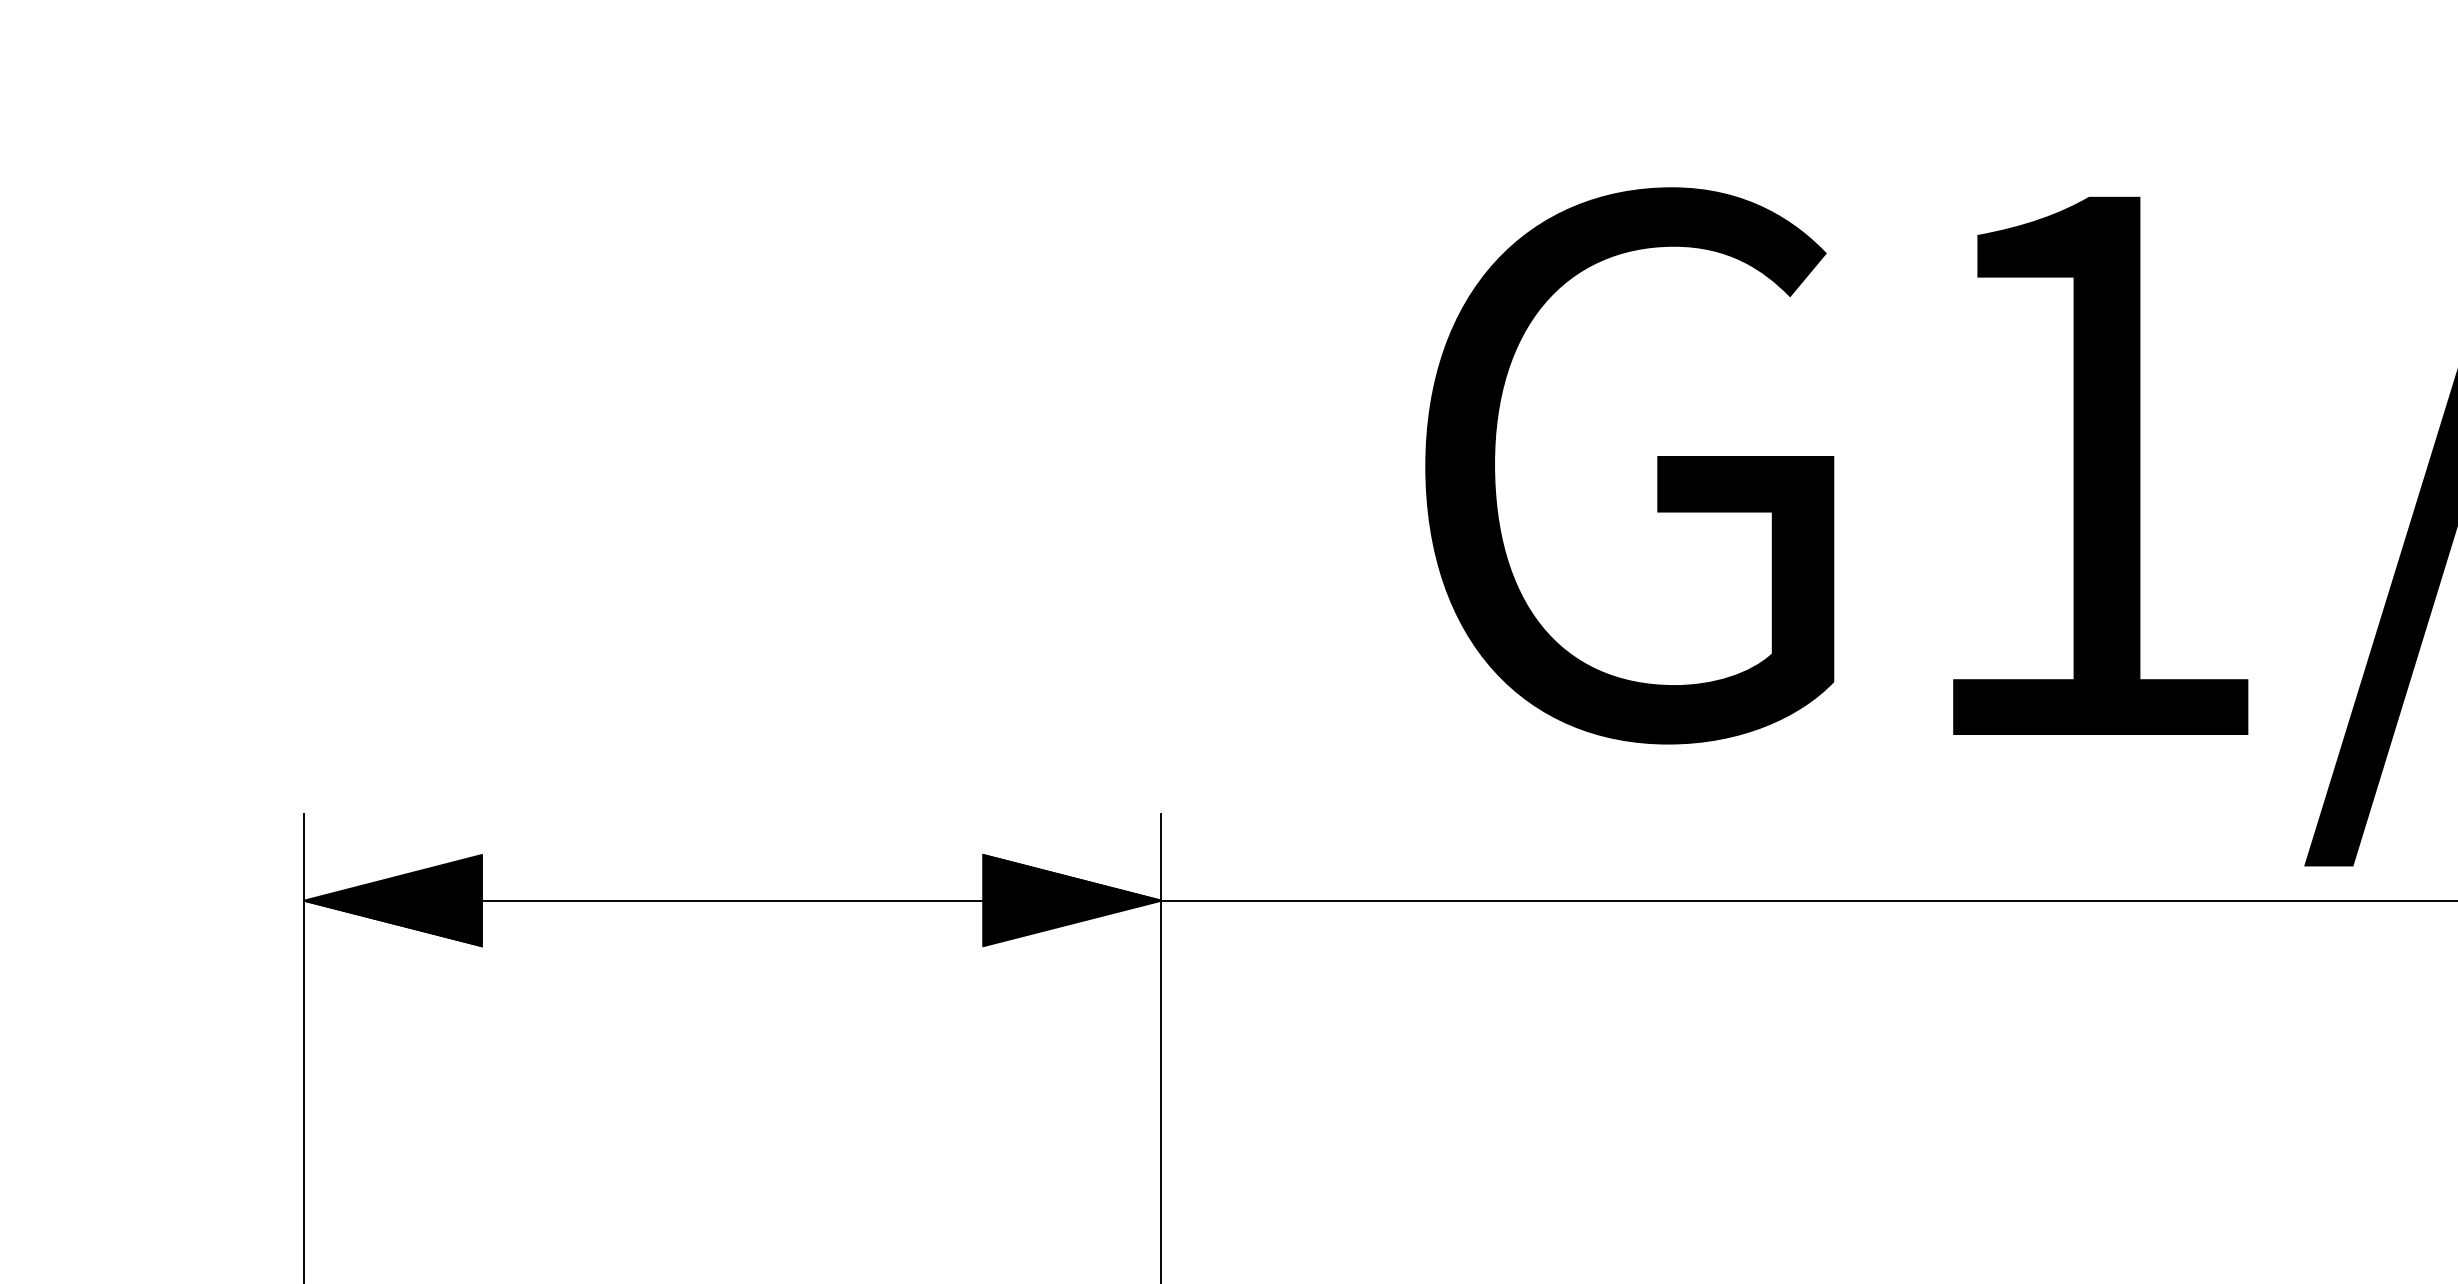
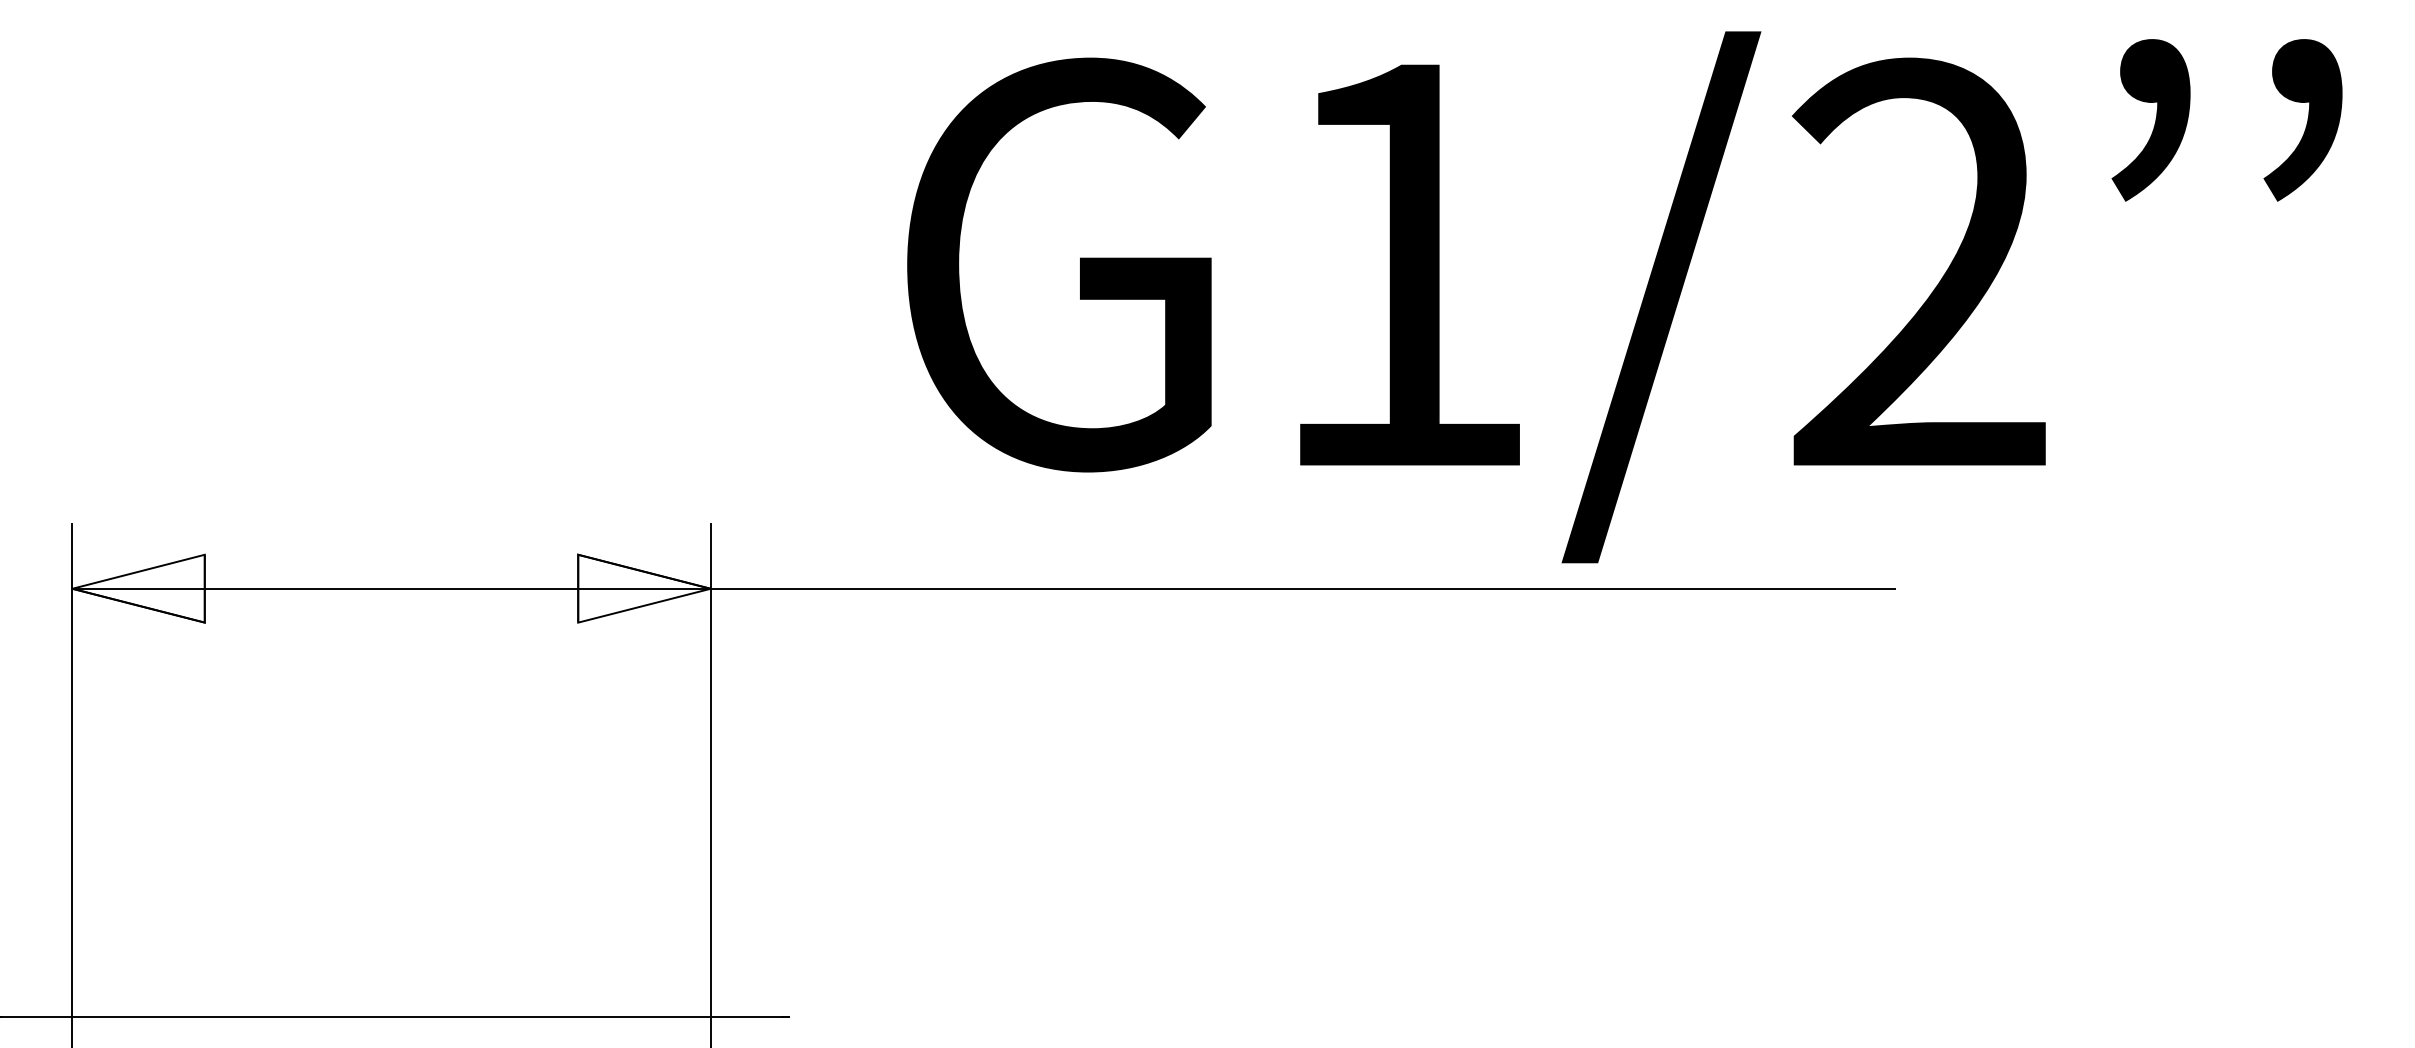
fill: (392, 900) -> (138, 588), removed
fill: (1072, 900) -> (644, 588), removed

